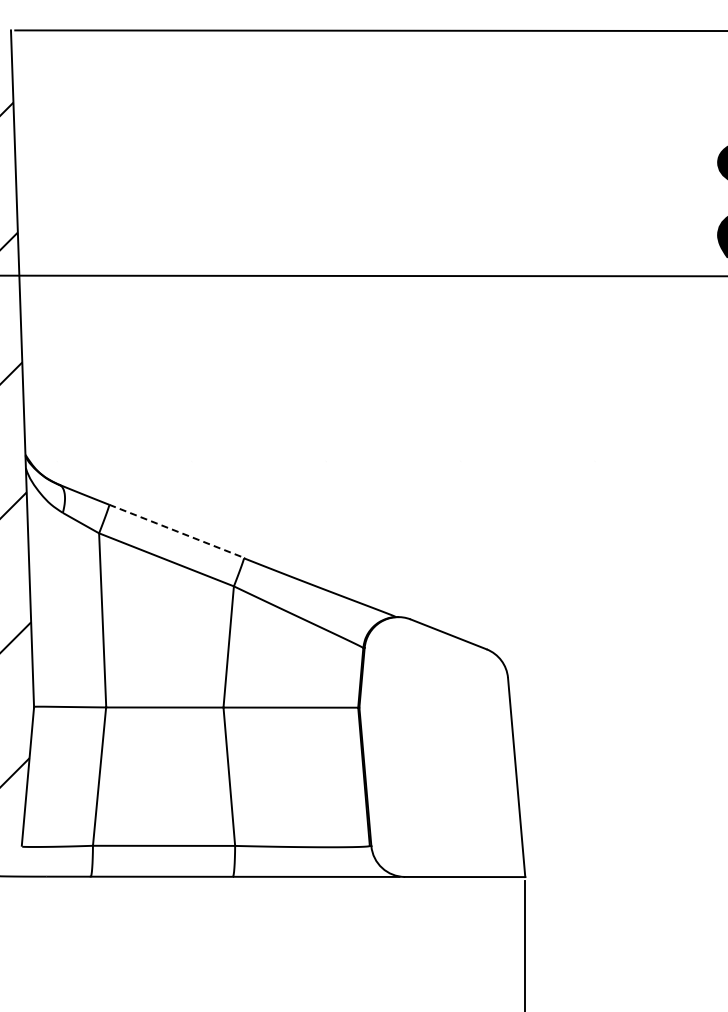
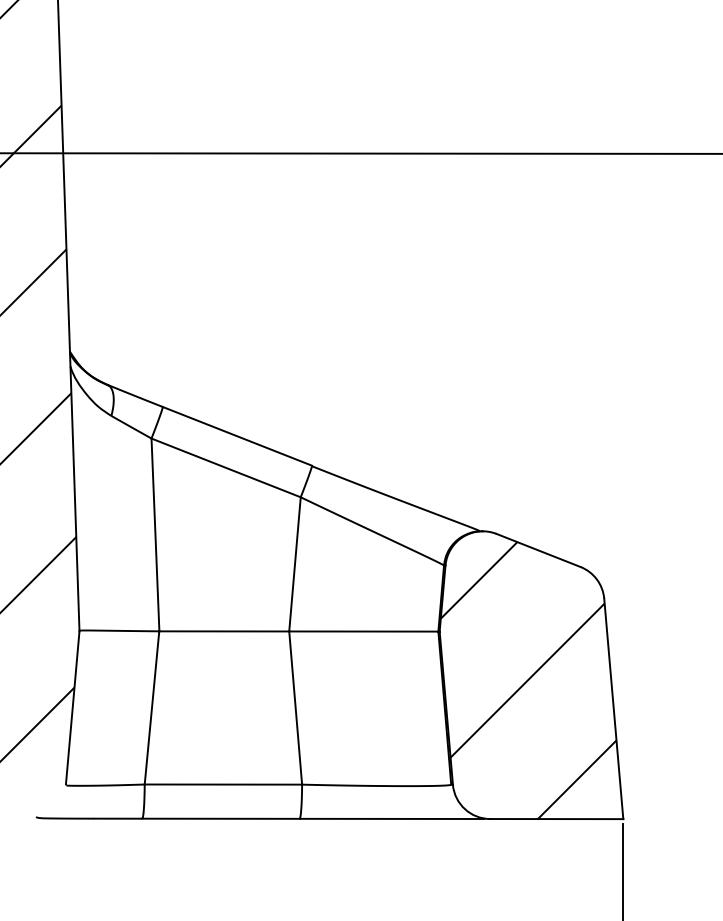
line: (177, 531) -> (238, 436), dashed -> solid
hatch: (439, 751) -> (528, 680), added

